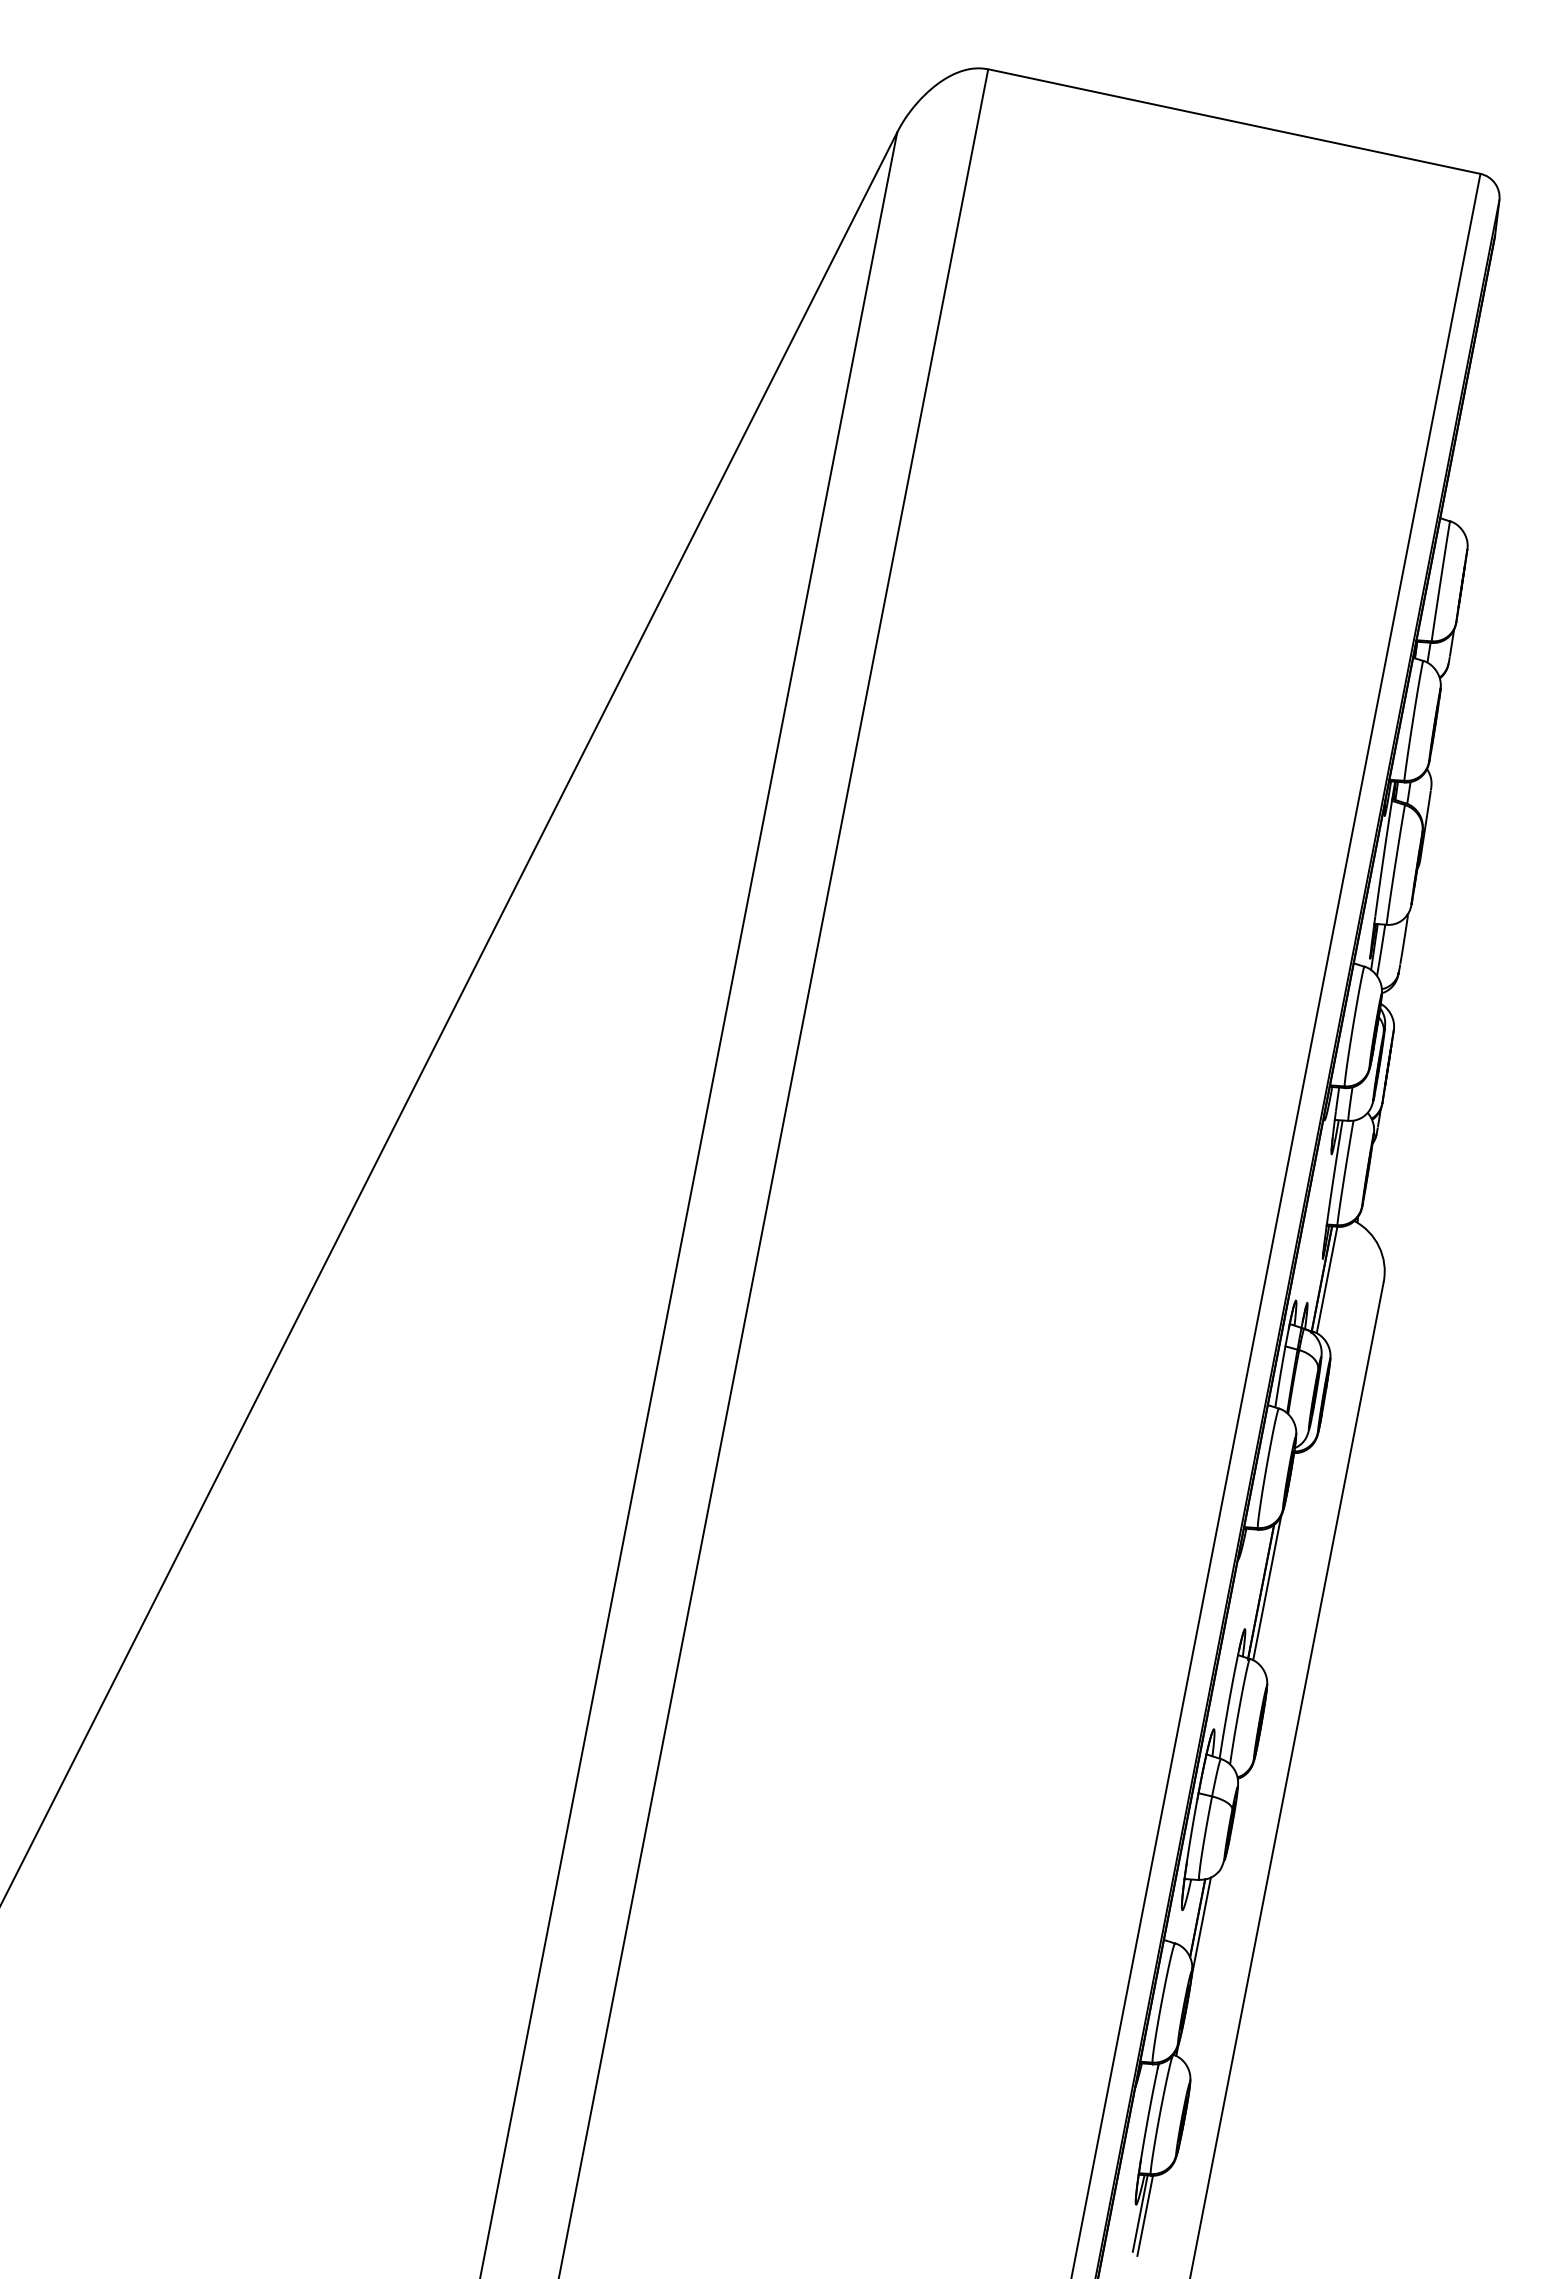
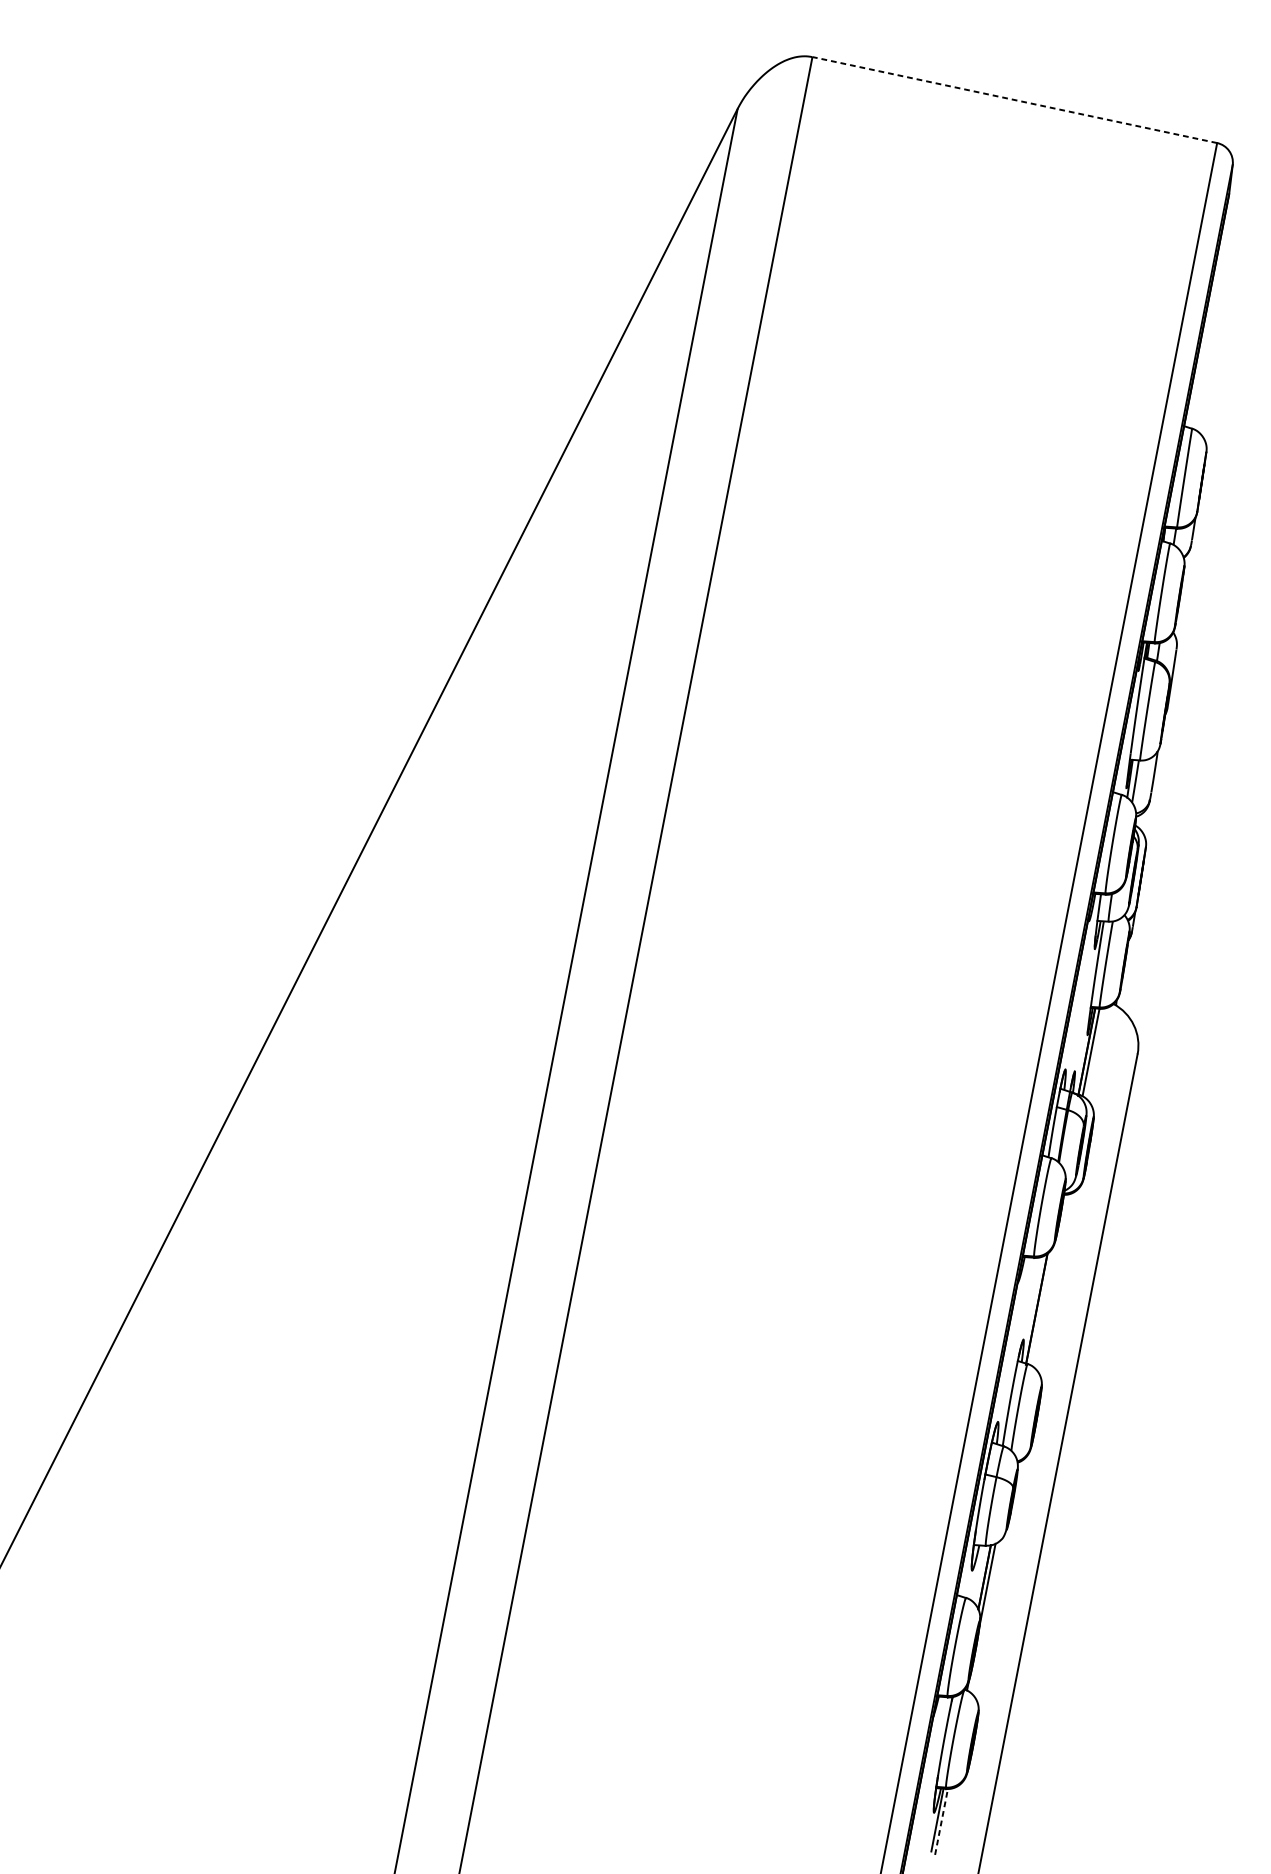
line: (1234, 121) -> (1014, 100), solid -> dashed
line: (1267, 1587) -> (1042, 1305), removed
line: (1145, 2215) -> (941, 1821), solid -> dashed

